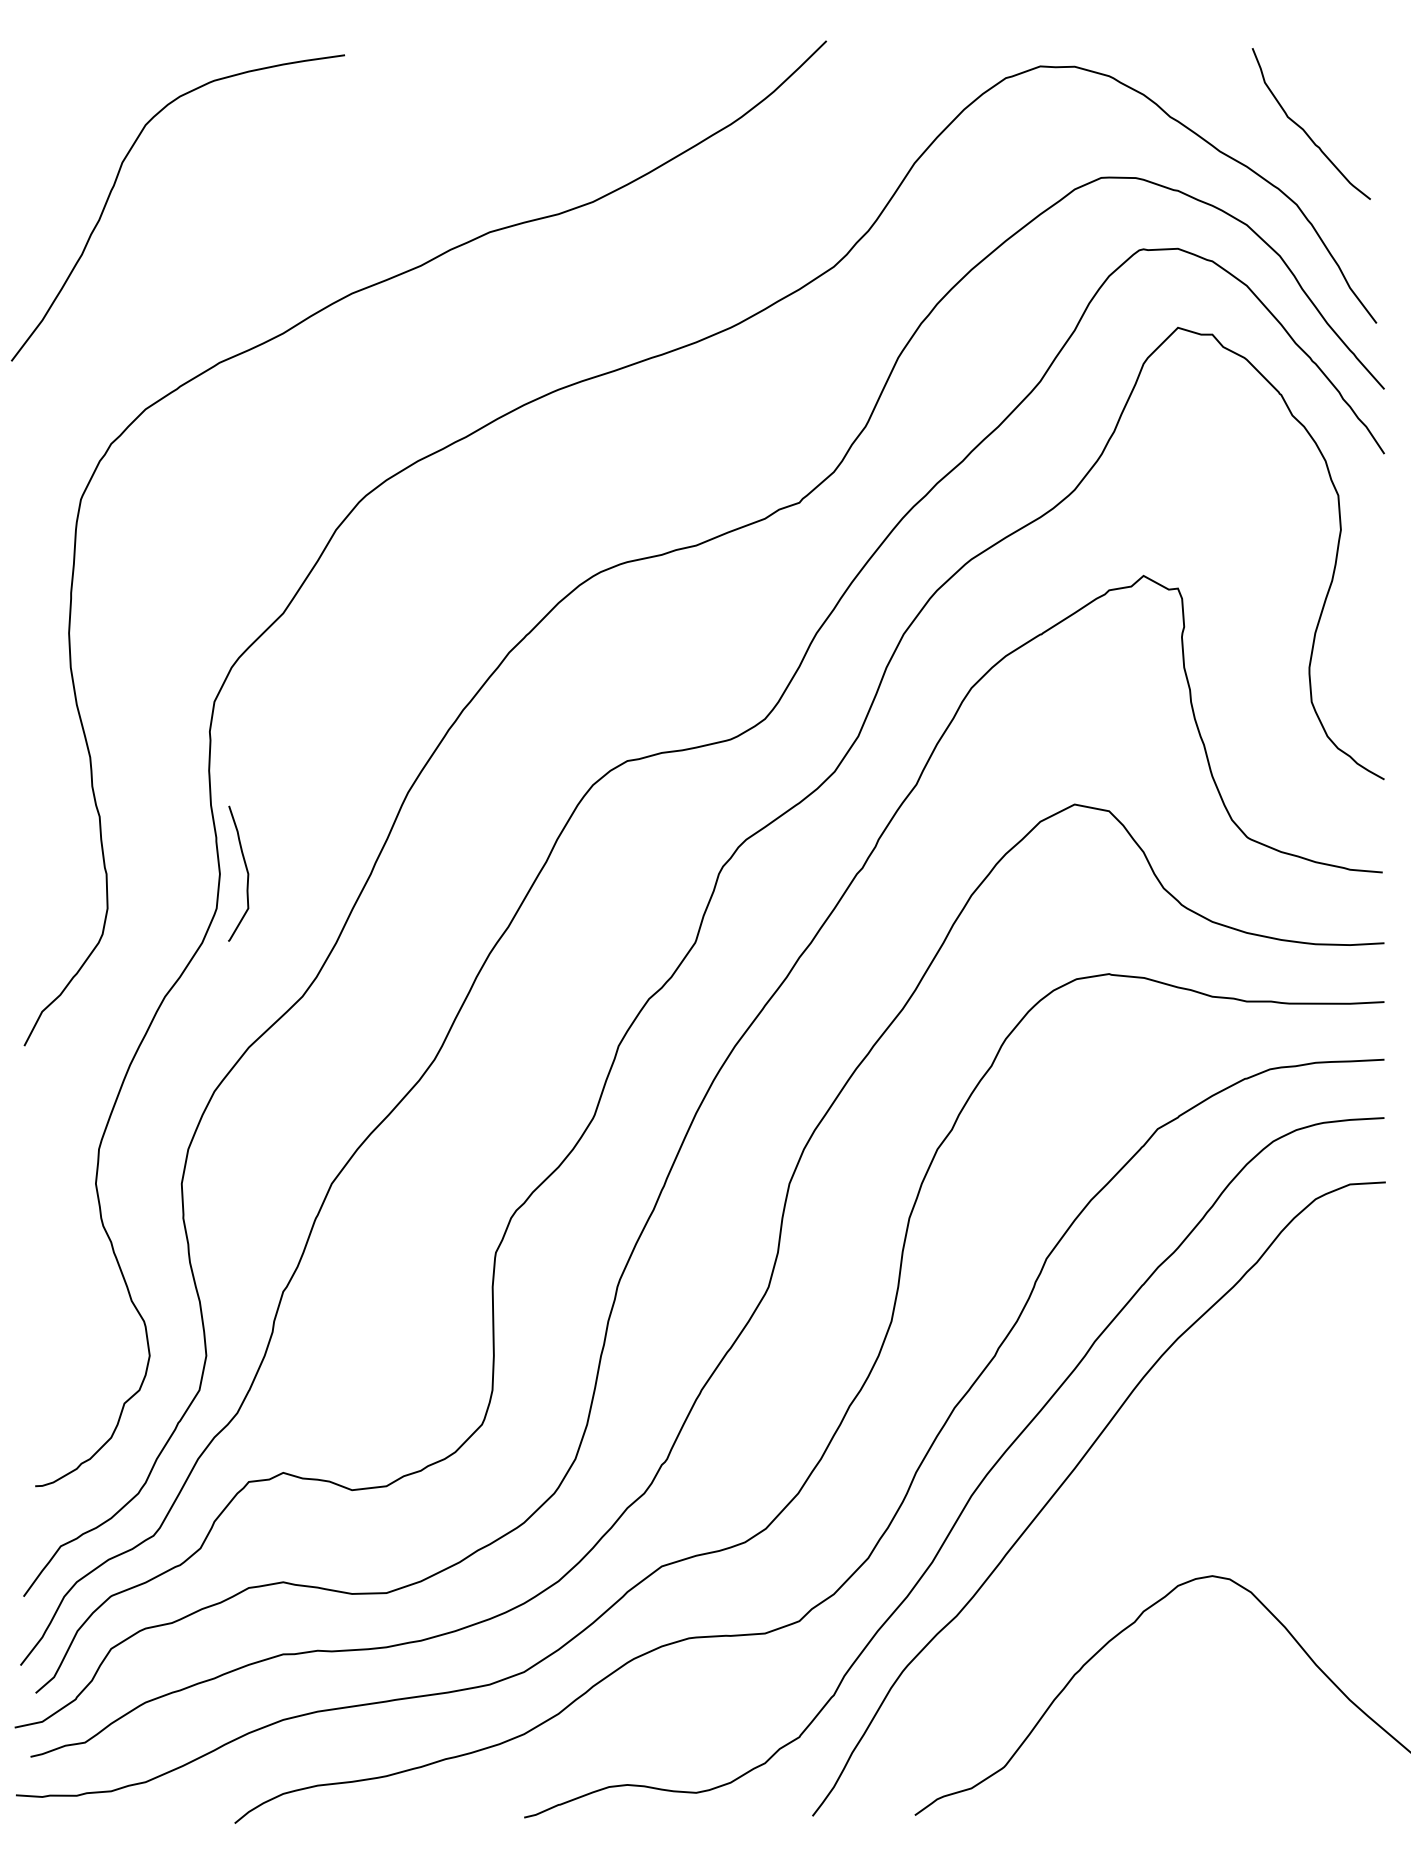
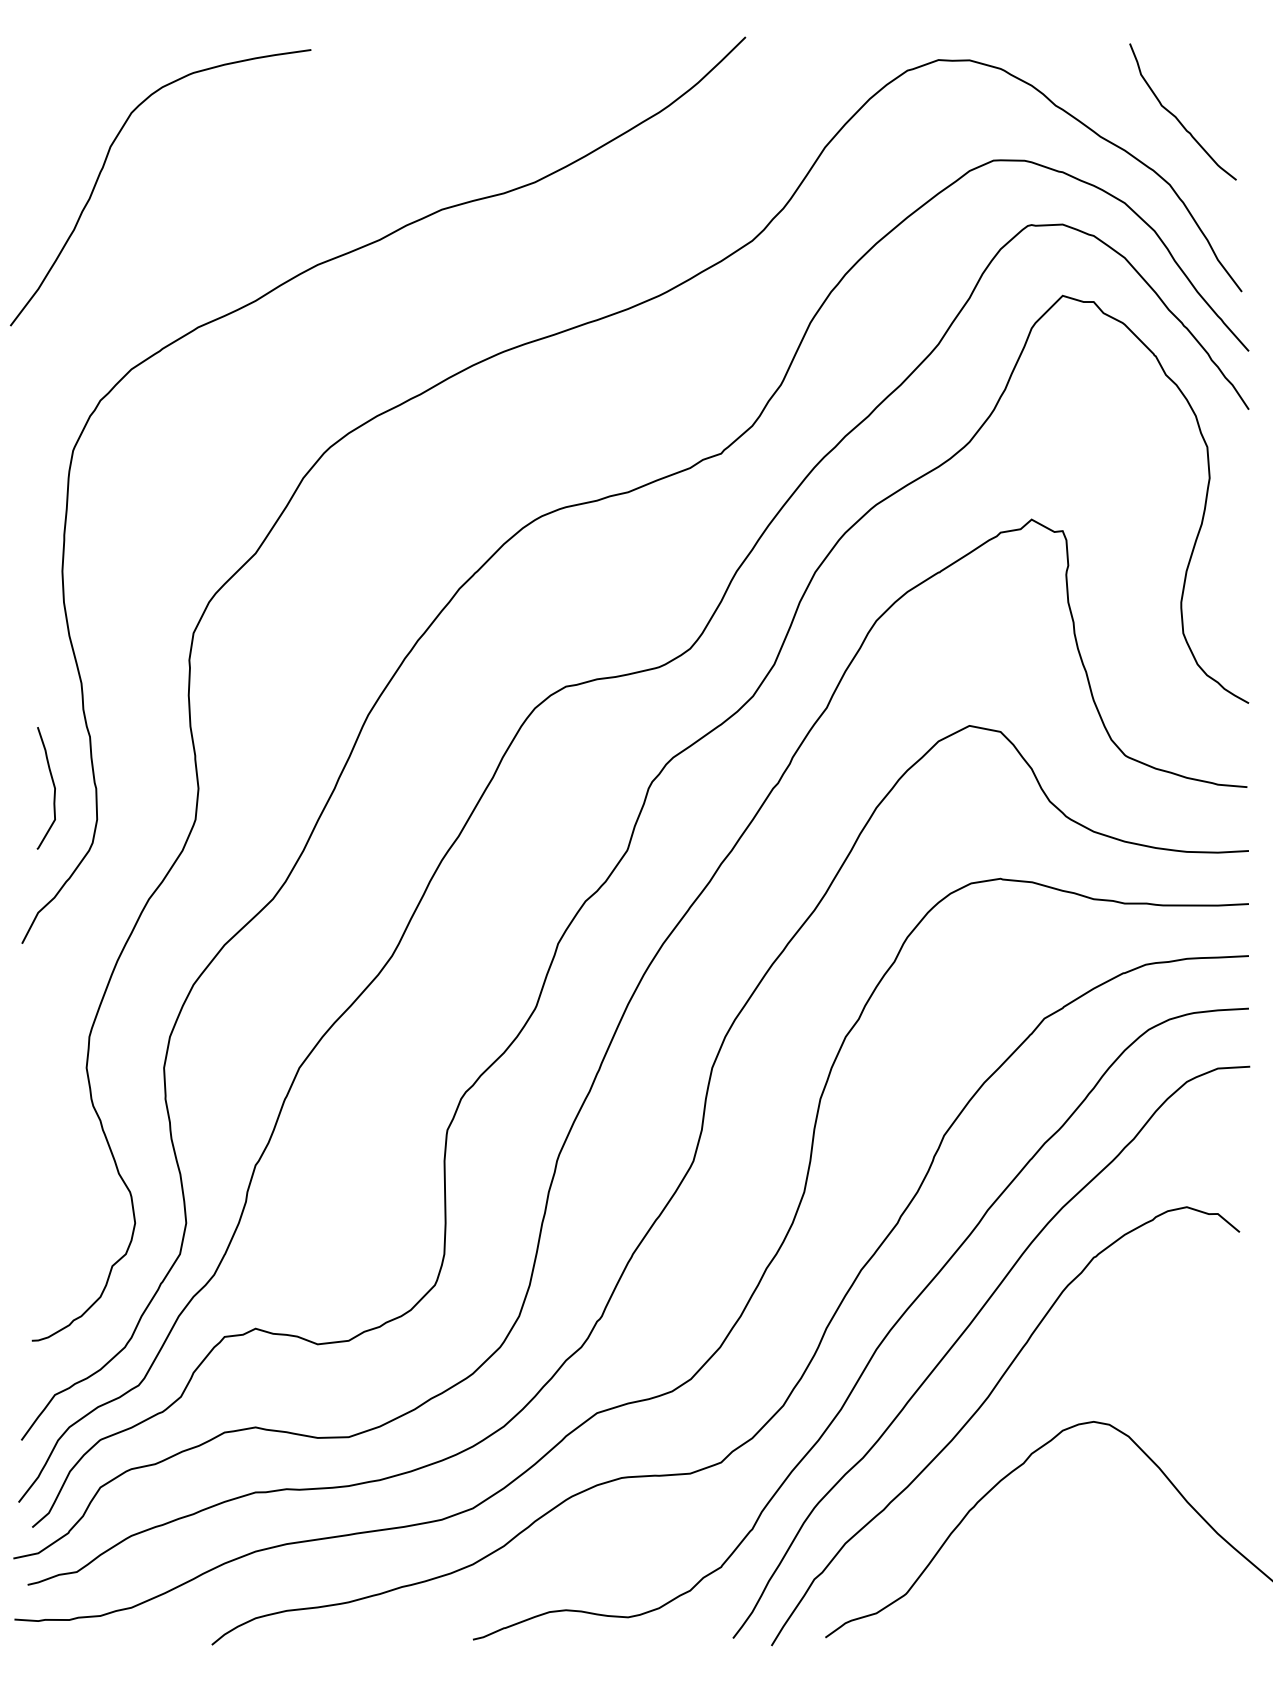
curve: (246, 872) -> (53, 787), moved
curve: (1087, 1560) -> (981, 1407), added

